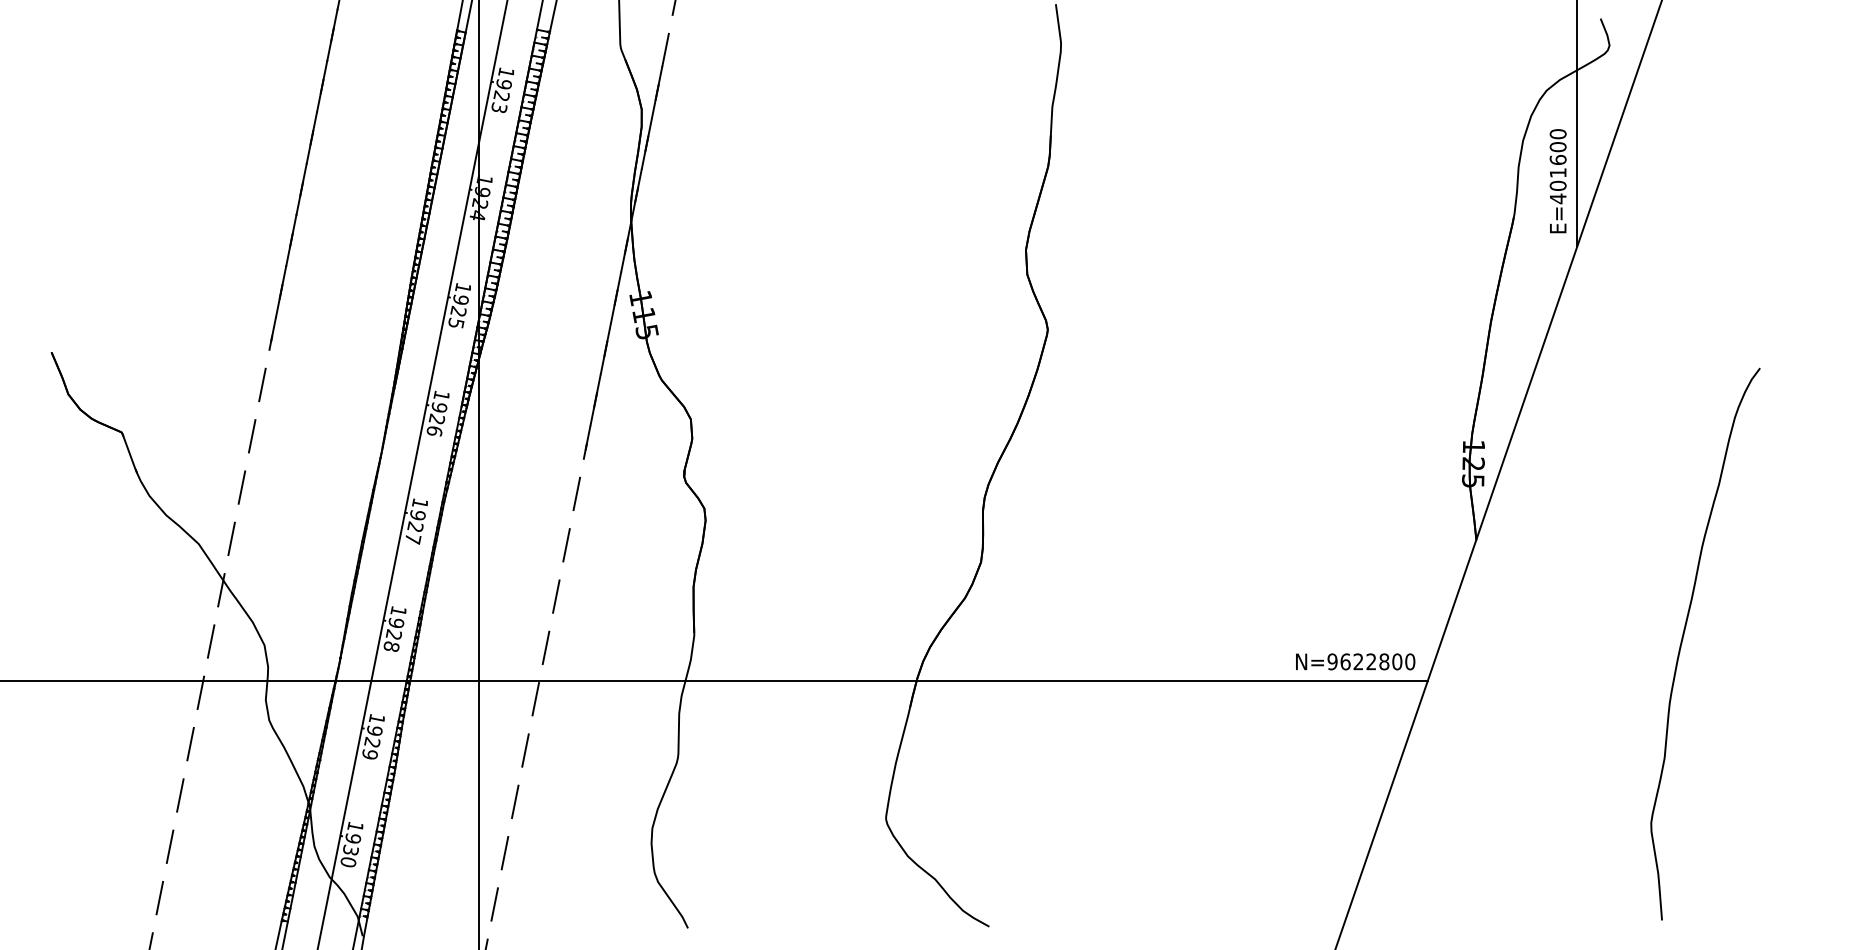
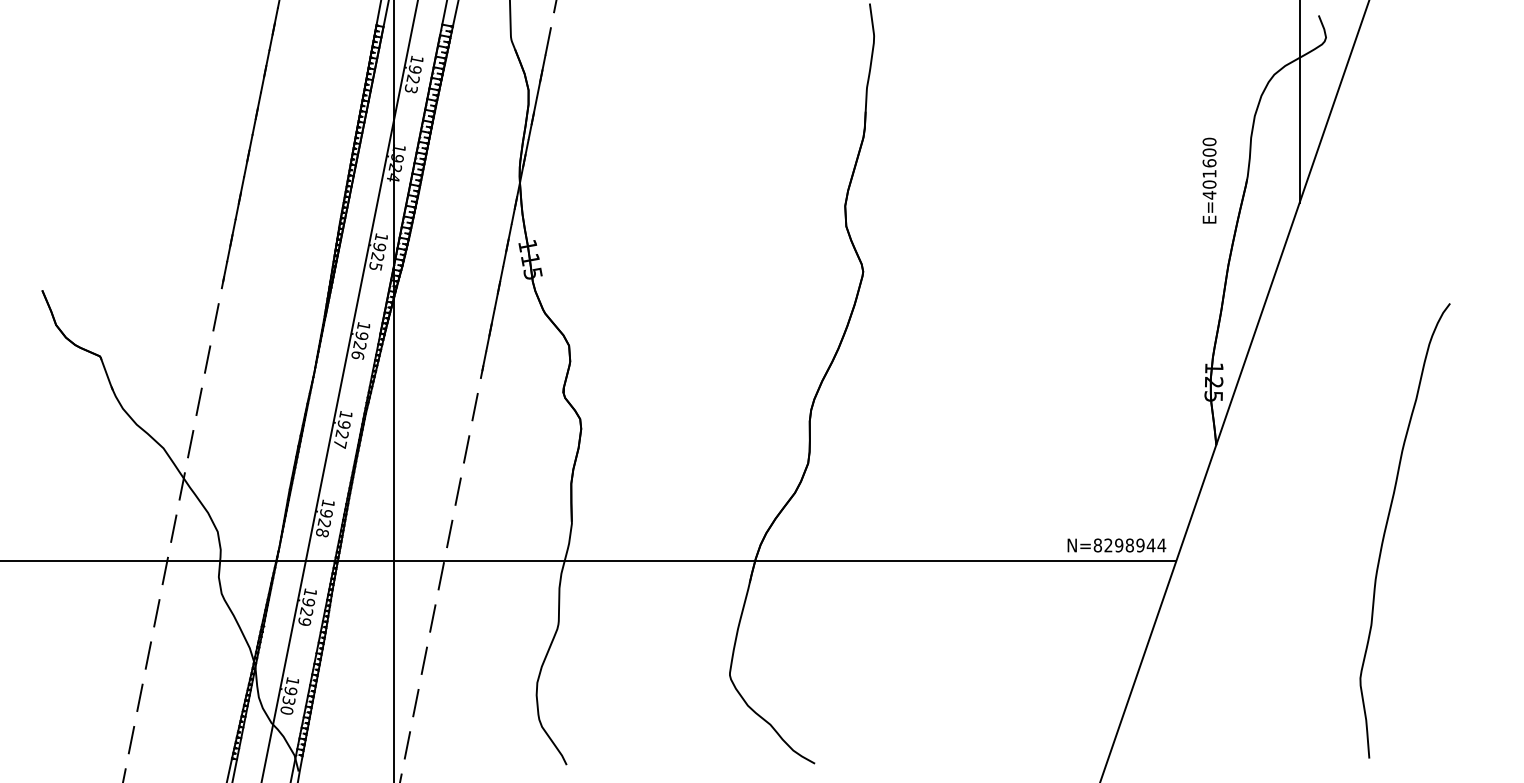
text: (1557, 181) -> (1209, 180), moved
text: (1371, 661) -> (1129, 545), N=9622800 -> N=8298944

